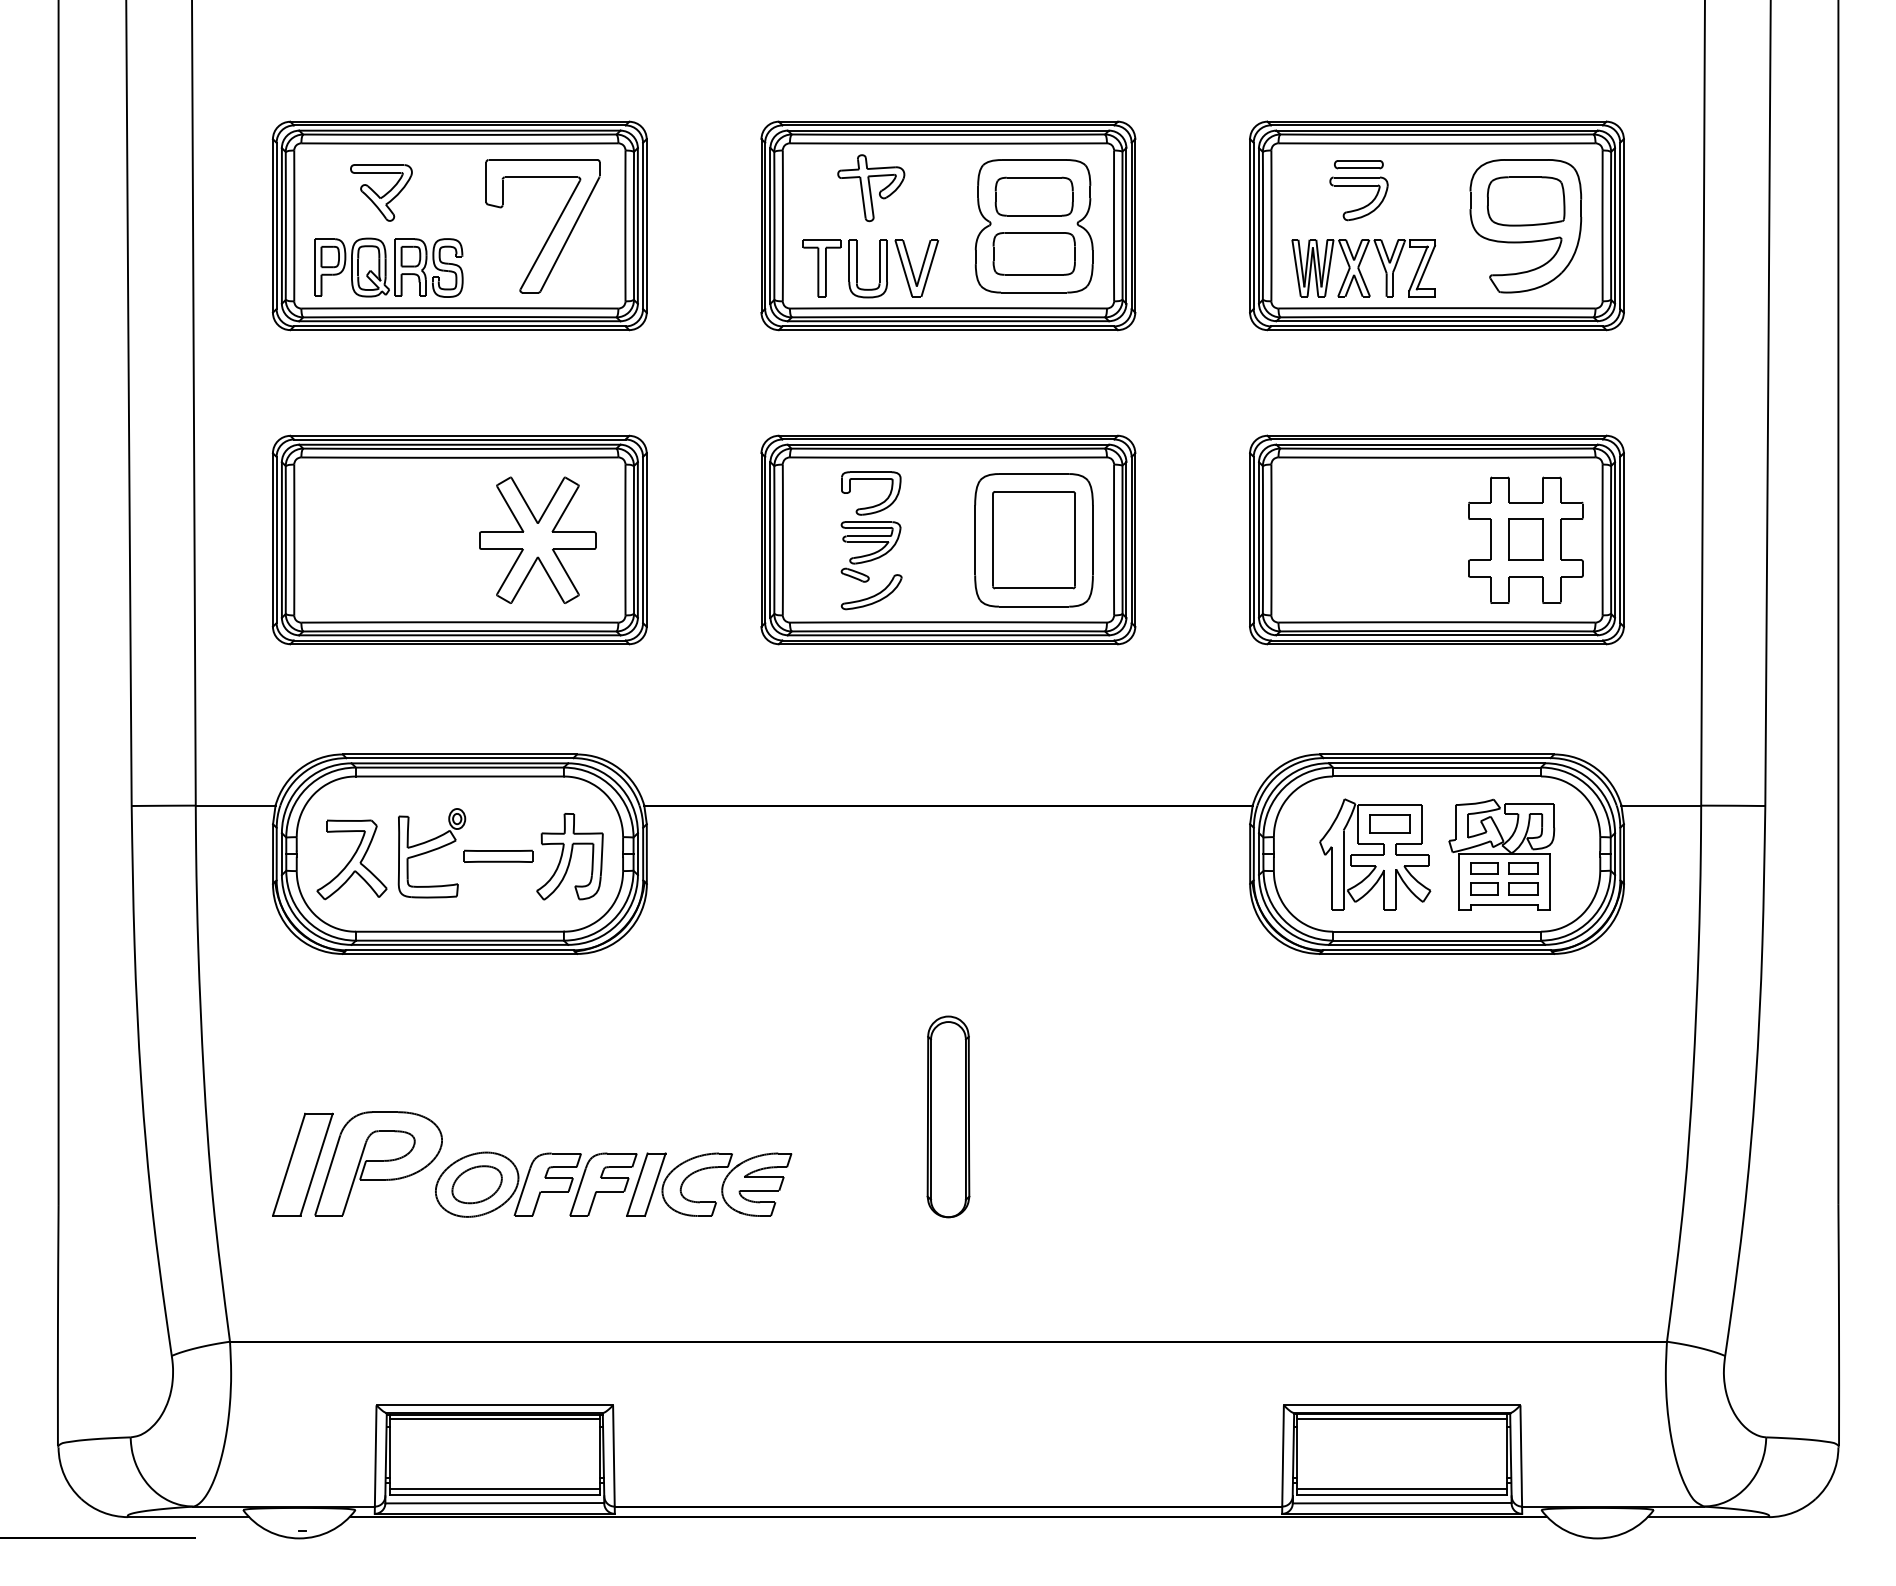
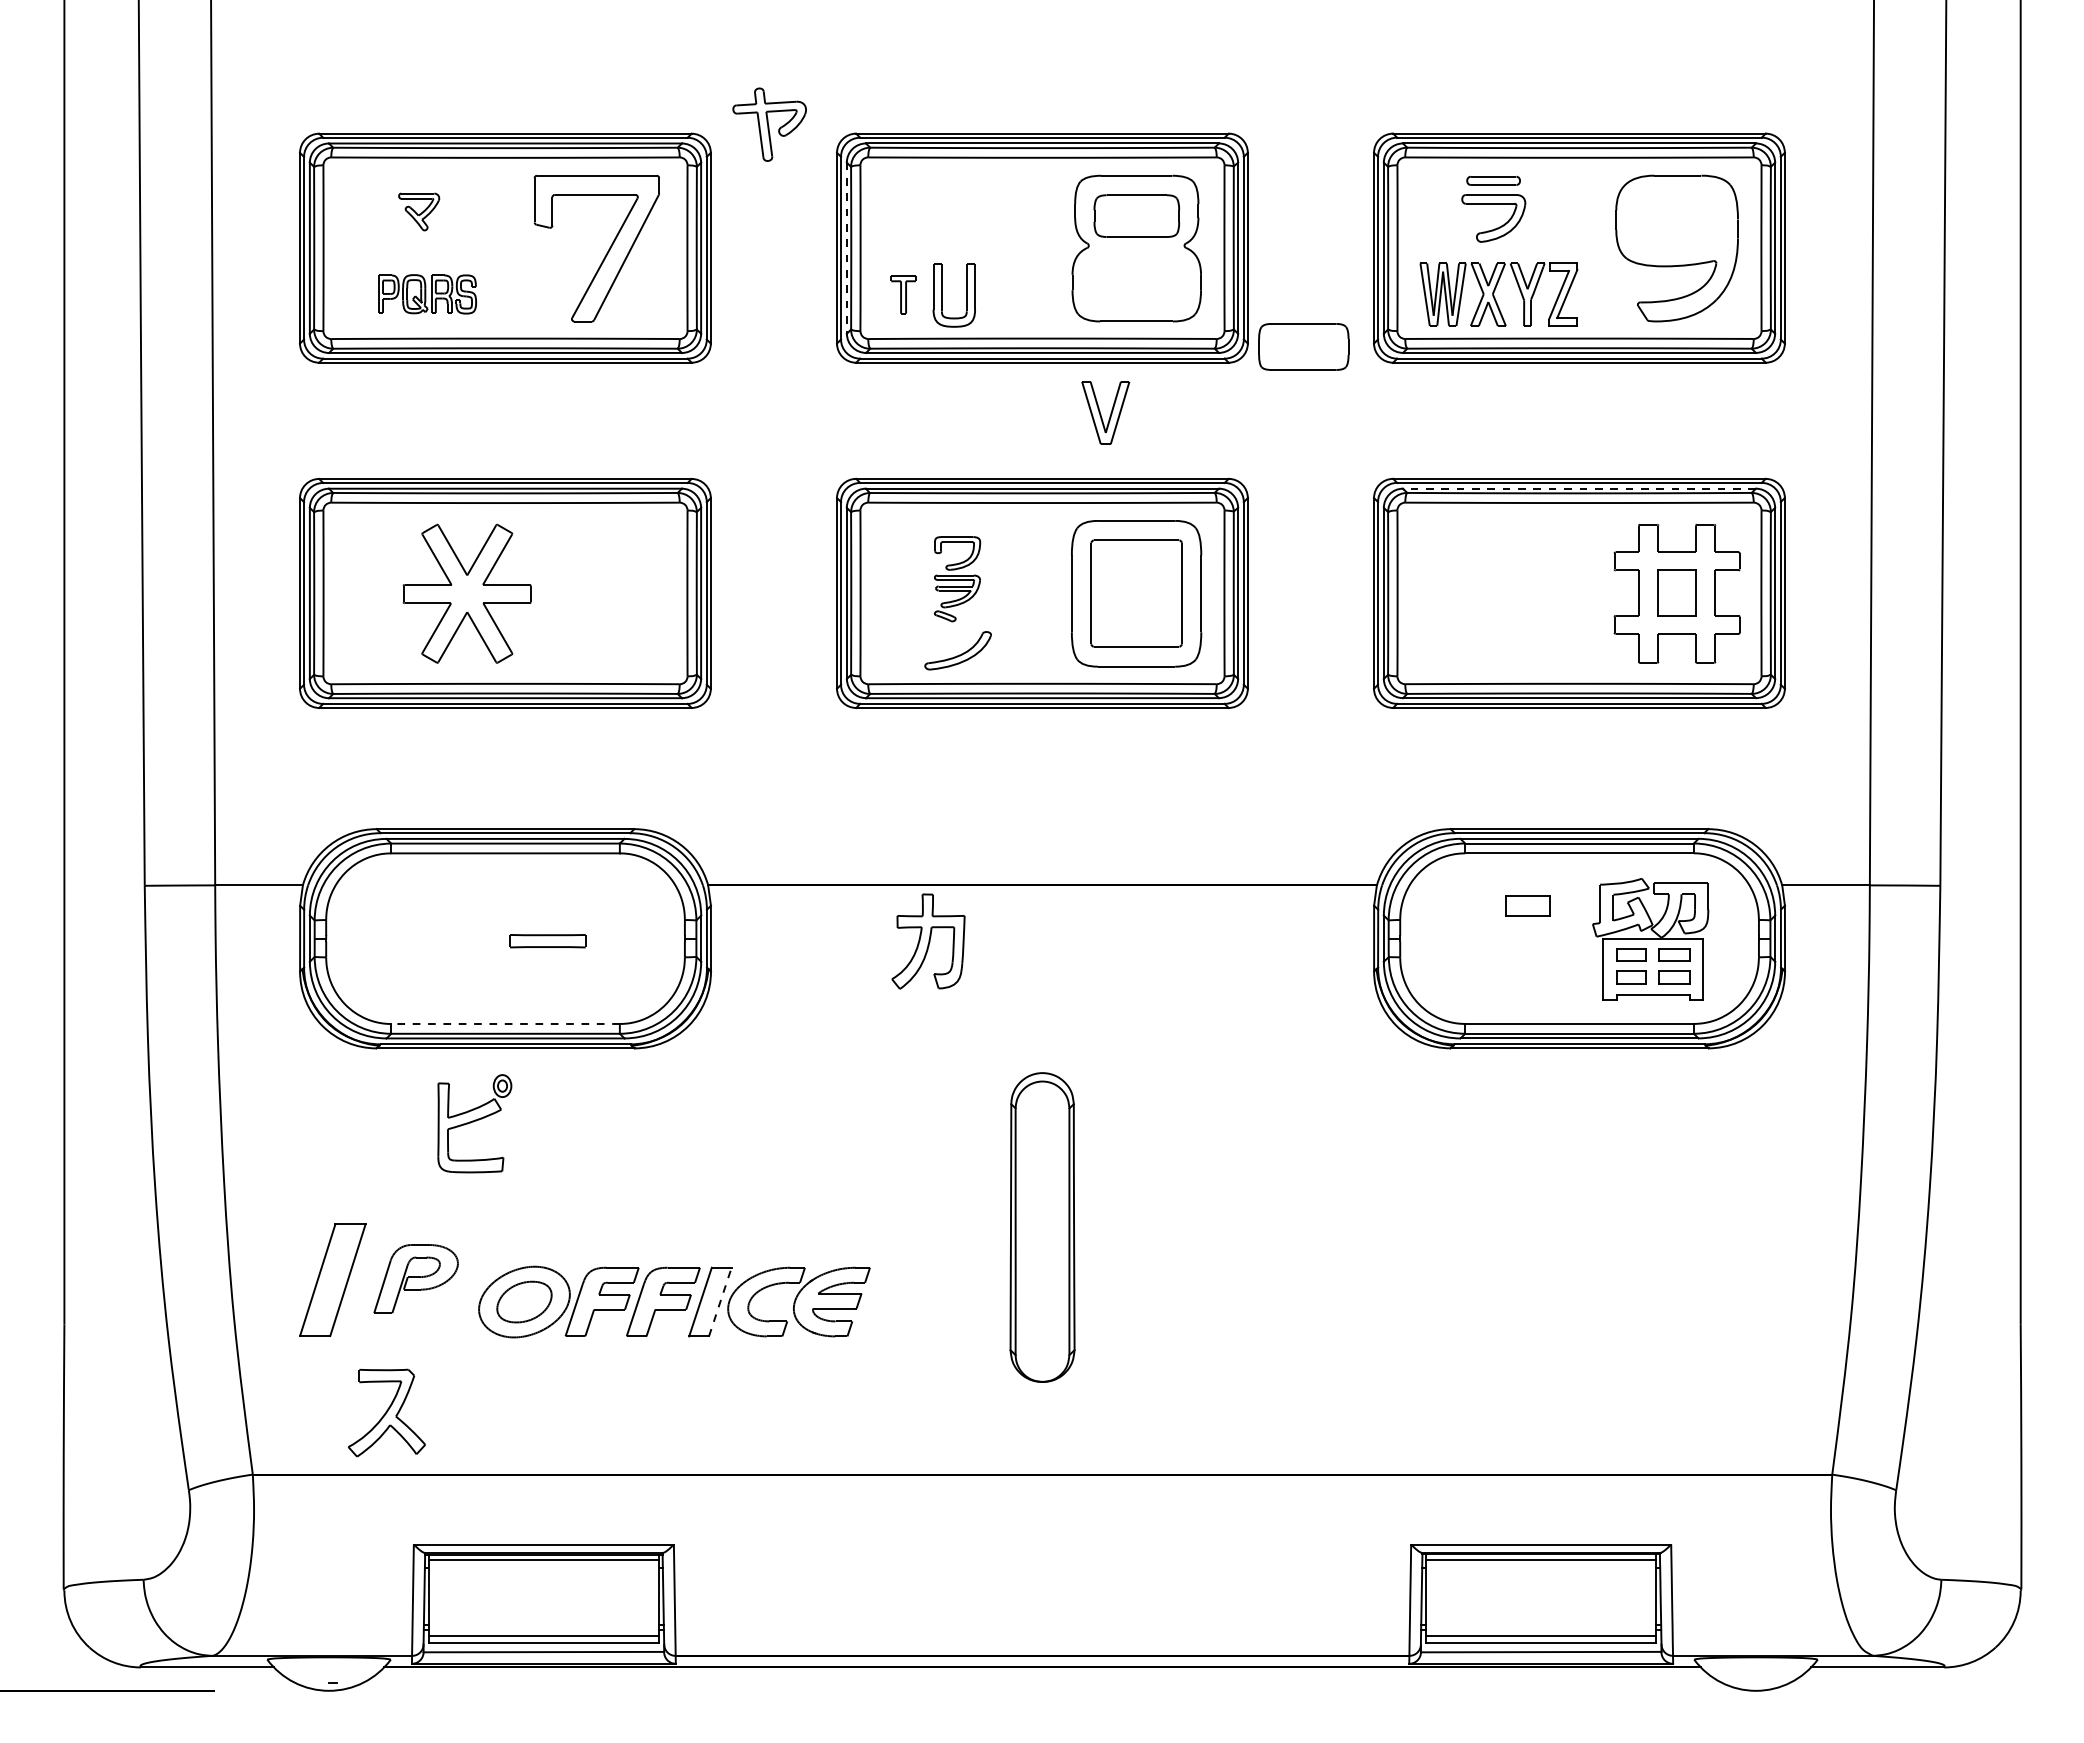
part: (871, 187) -> (769, 124), moved
part: (380, 192) -> (418, 211), size x0.6
part: (1526, 200) -> (1677, 220), removed
line: (770, 226) -> (846, 248), solid -> dashed
part: (1033, 253) -> (1303, 346), moved
part: (388, 268) -> (427, 294), size x0.6
part: (821, 268) -> (903, 294), size x0.6
part: (916, 268) -> (1105, 412), moved
line: (1436, 444) -> (1578, 488), solid -> dashed
part: (871, 527) -> (957, 579), size x0.7
part: (537, 540) -> (466, 593), moved
part: (431, 853) -> (474, 1123), moved
part: (1375, 853) -> (1511, 938), removed
part: (569, 856) -> (928, 941), moved
part: (351, 859) -> (386, 1412), moved
line: (459, 931) -> (505, 1023), solid -> dashed
part: (948, 1116) -> (1042, 1227), size x1.4
part: (378, 1163) -> (415, 1278), size x0.6
line: (655, 1184) -> (720, 1301), solid -> dashed

